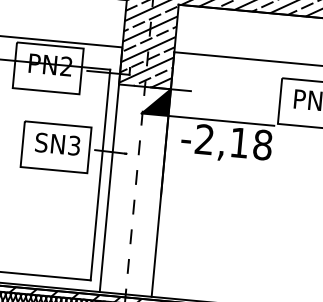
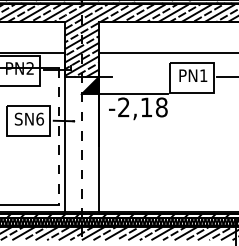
text: (75, 144) -> (40, 118), SN3 -> SN6
line: (100, 174) -> (58, 136), solid -> dashed

